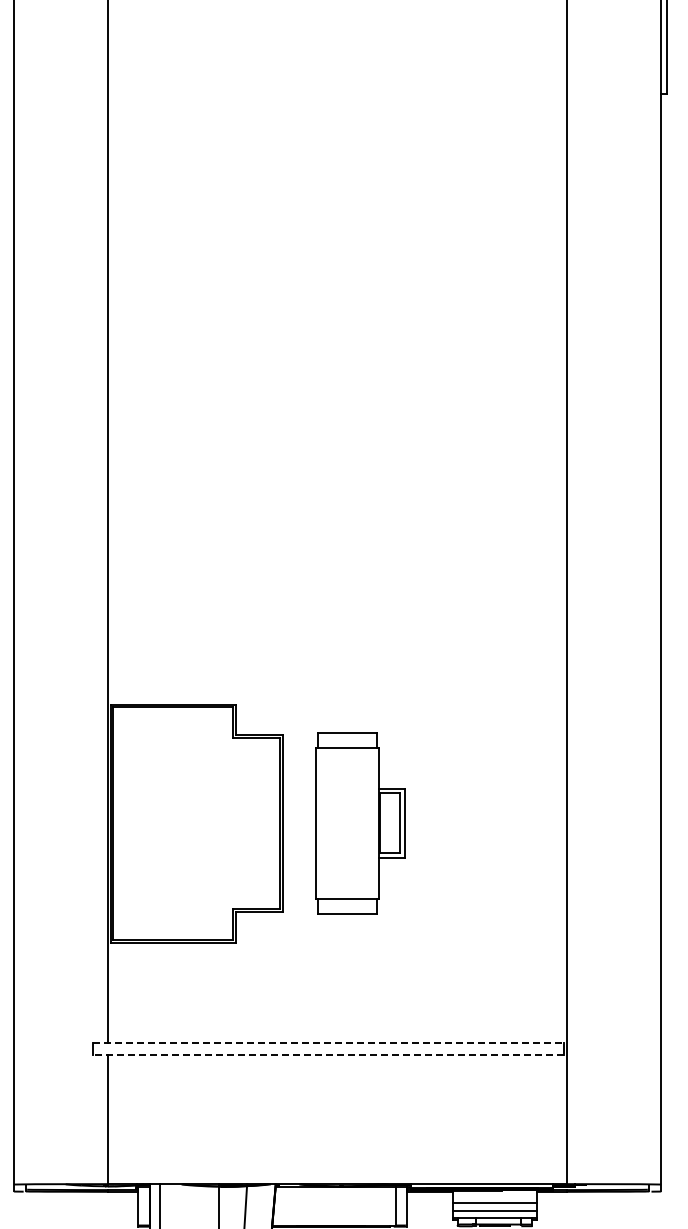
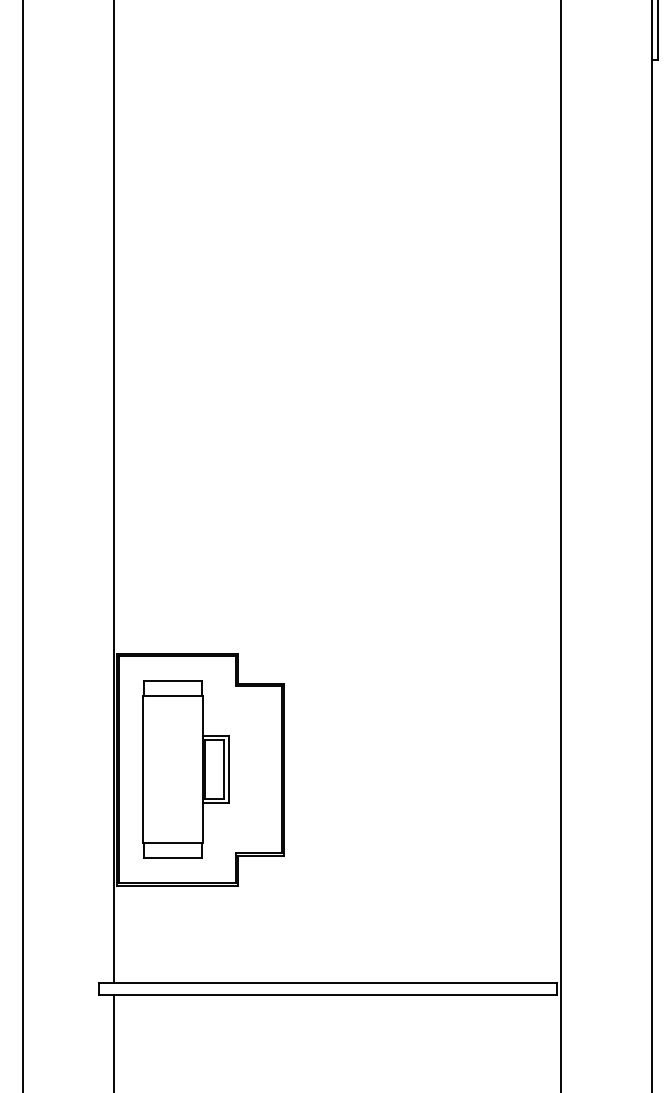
part: (360, 823) -> (185, 769), moved
line: (328, 1042) -> (328, 982), dashed -> solid
line: (327, 1054) -> (327, 994), dashed -> solid

